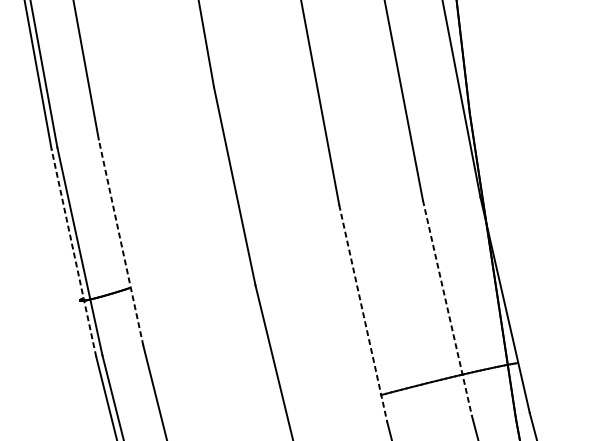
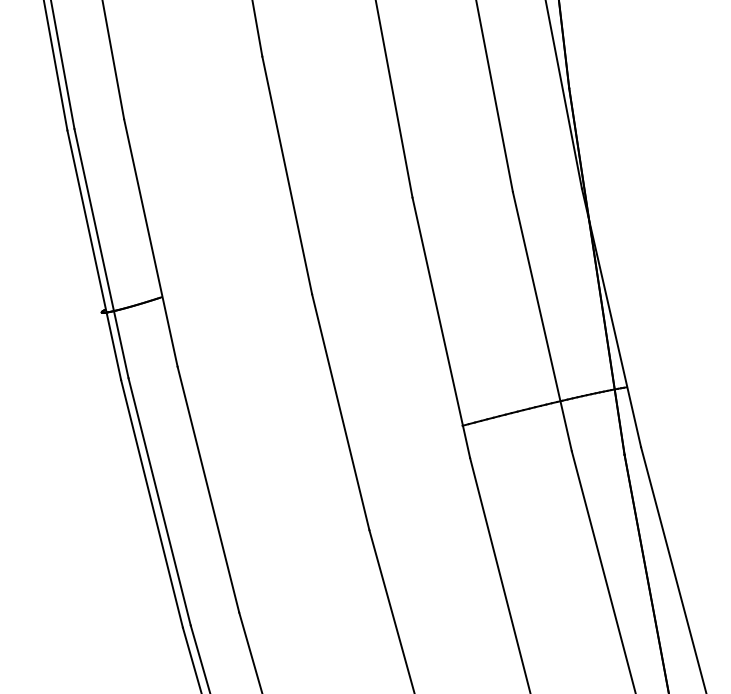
line: (120, 242) -> (150, 242), dashed -> solid
line: (74, 253) -> (94, 255), dashed -> solid
line: (447, 308) -> (542, 321), dashed -> solid
line: (363, 314) -> (441, 328), dashed -> solid

